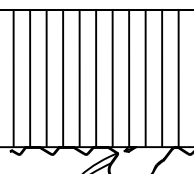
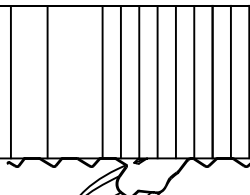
line: (30, 77) -> (29, 81), removed
line: (62, 77) -> (65, 81), removed
line: (79, 77) -> (84, 81), removed

